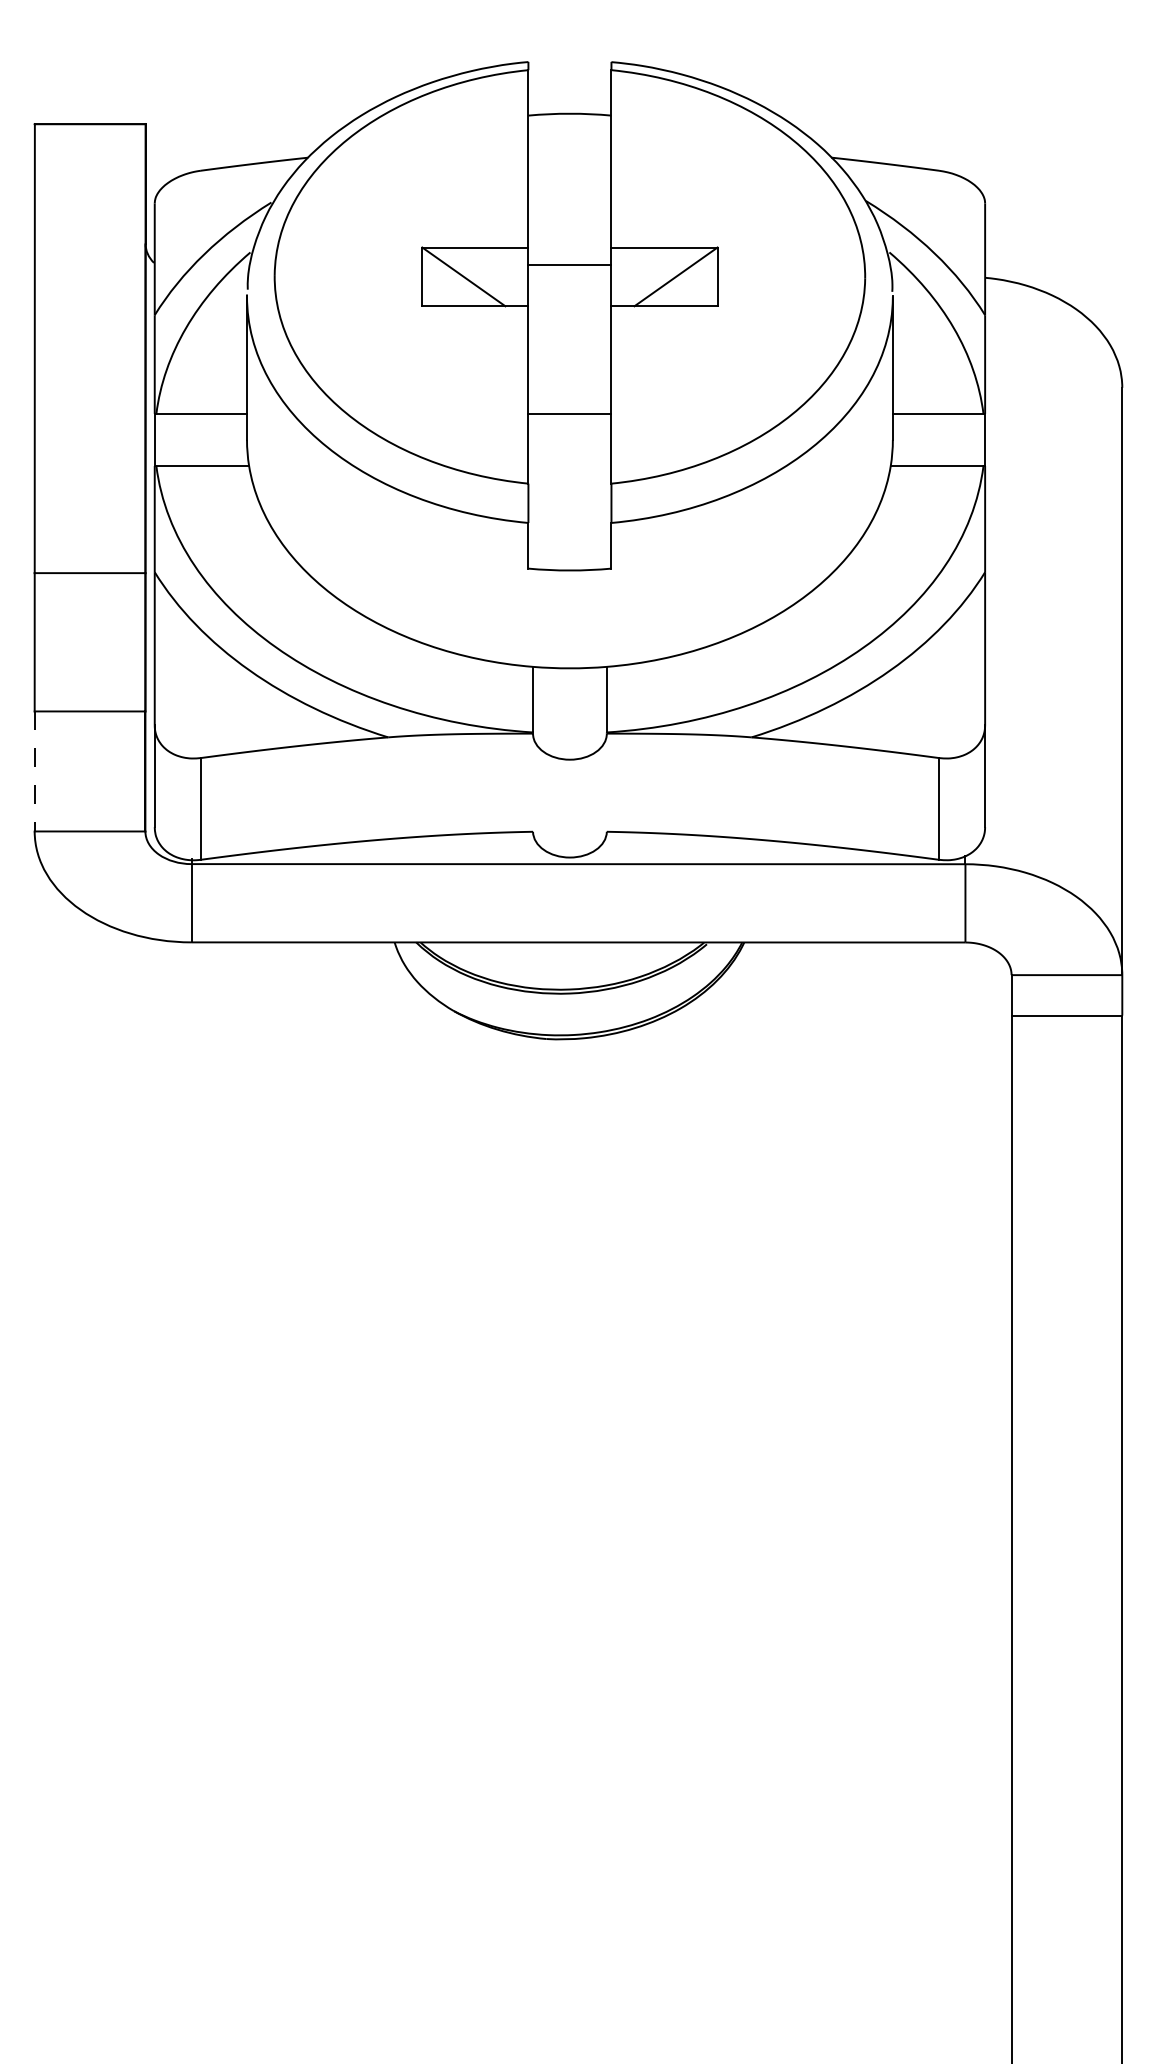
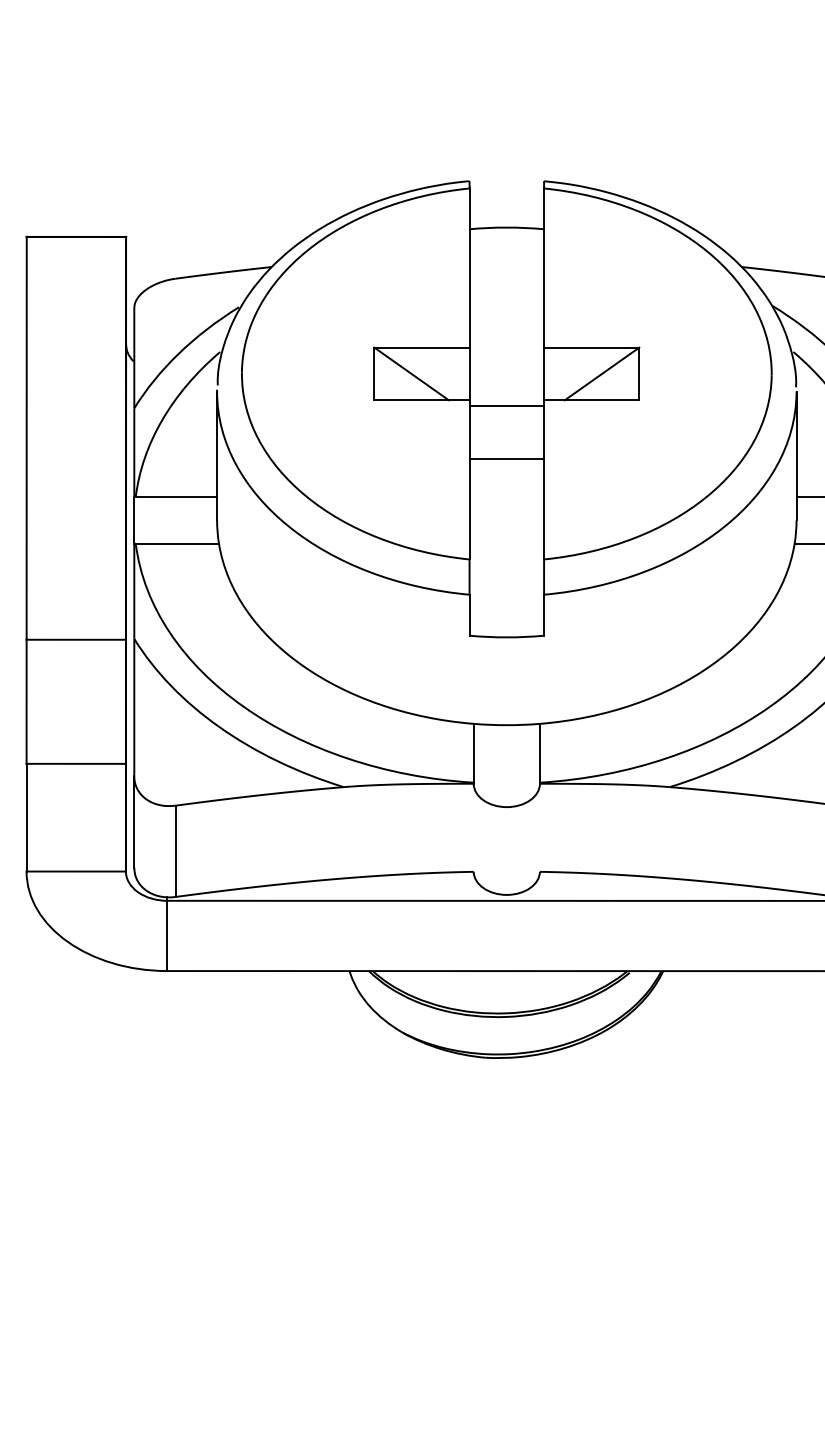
line: (569, 264) -> (506, 405), moved
line: (569, 414) -> (506, 458), moved
line: (34, 771) -> (26, 817), dashed -> solid

